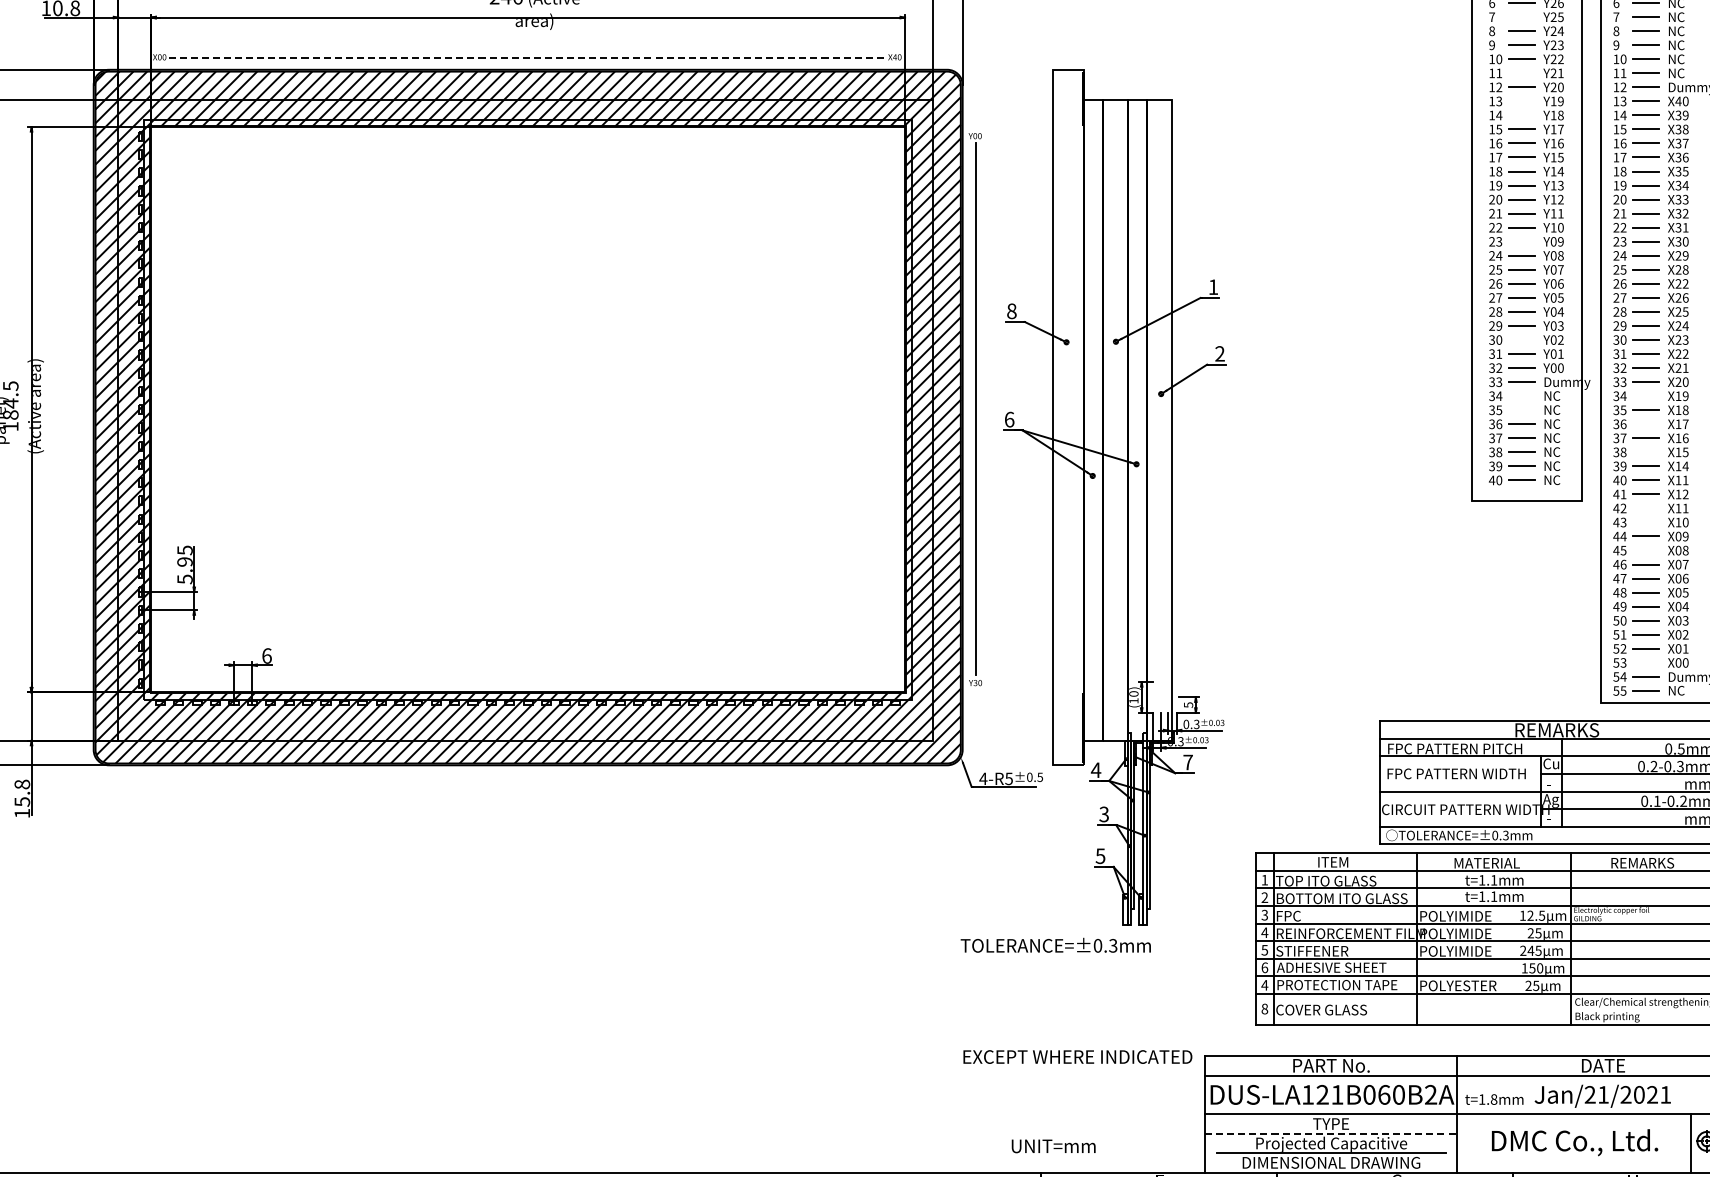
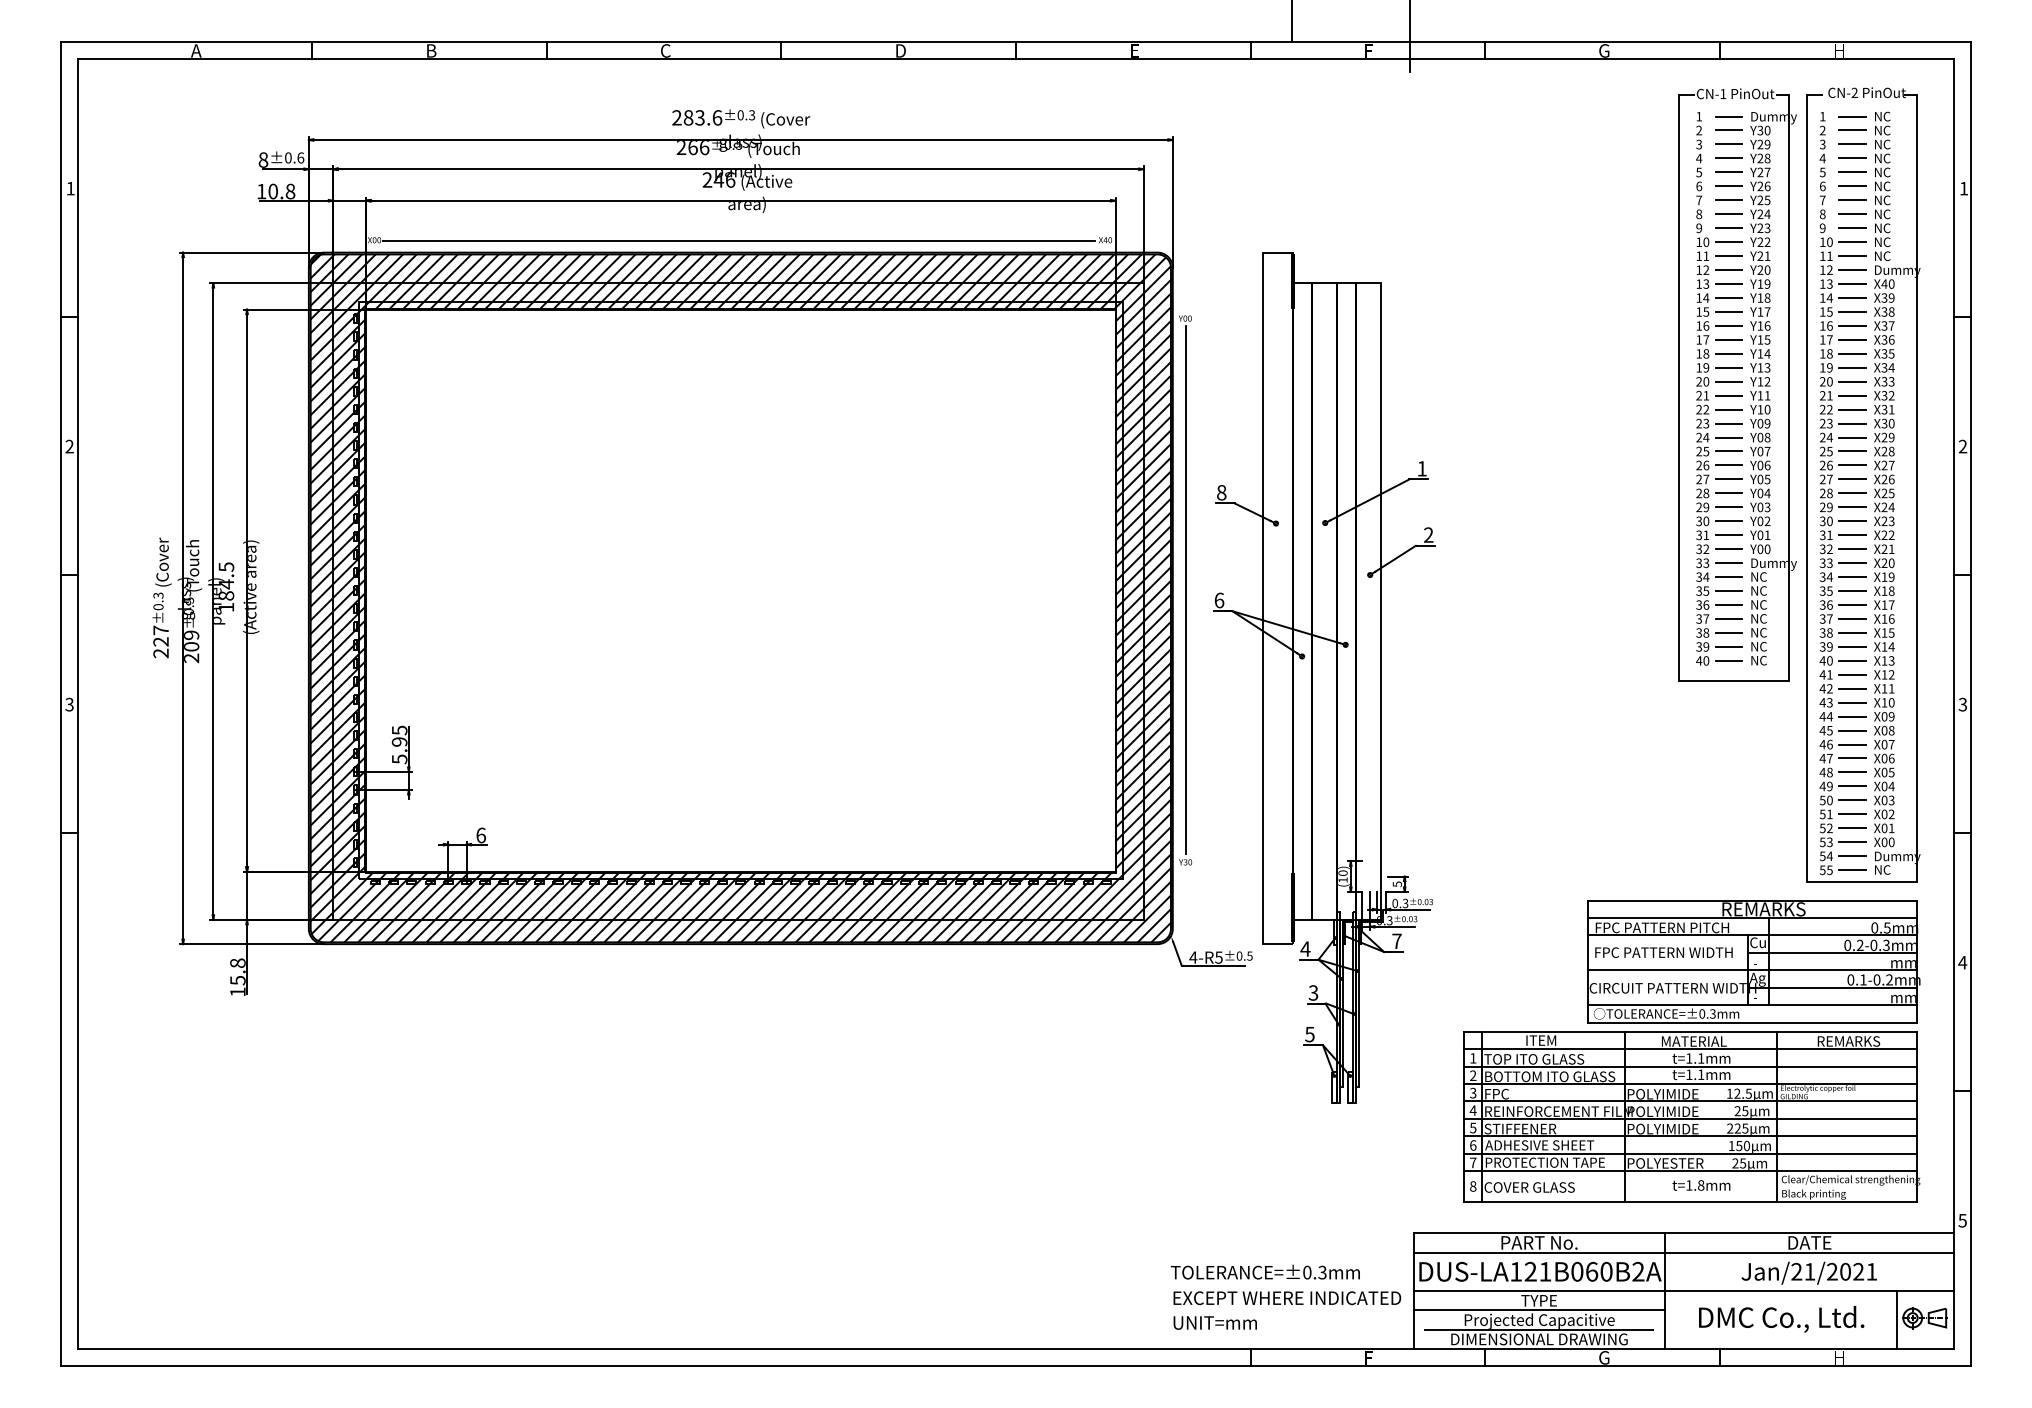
line: (1521, 17) -> (1728, 200), added
line: (525, 57) -> (738, 240), dashed -> solid
line: (1521, 73) -> (1728, 256), added
line: (1521, 101) -> (1728, 284), added
line: (1521, 114) -> (1728, 297), added
line: (1521, 241) -> (1728, 423), added
text: (1685, 283) -> (1891, 465), X22 -> X27
line: (1521, 340) -> (1728, 521), added
line: (1521, 396) -> (1728, 577), added
line: (1646, 396) -> (1852, 577), added
line: (1521, 410) -> (1728, 591), added
line: (1646, 423) -> (1852, 604), added
line: (1646, 451) -> (1852, 632), added
text: (1685, 480) -> (1891, 660), X11 -> X13
line: (1646, 508) -> (1852, 688), added
line: (1646, 522) -> (1852, 702), added
line: (1646, 550) -> (1852, 730), added
line: (1646, 663) -> (1852, 842), added
text: (1054, 944) -> (1264, 1271), moved
text: (1530, 950) -> (1737, 1128), 245 -> 225
text: (1264, 984) -> (1472, 1162), 4 -> 7
text: (1078, 1057) -> (1287, 1298), moved
text: (1494, 1099) -> (1701, 1185), moved
line: (1331, 1133) -> (1539, 1310), dashed -> solid
text: (1052, 1145) -> (1214, 1322), moved

